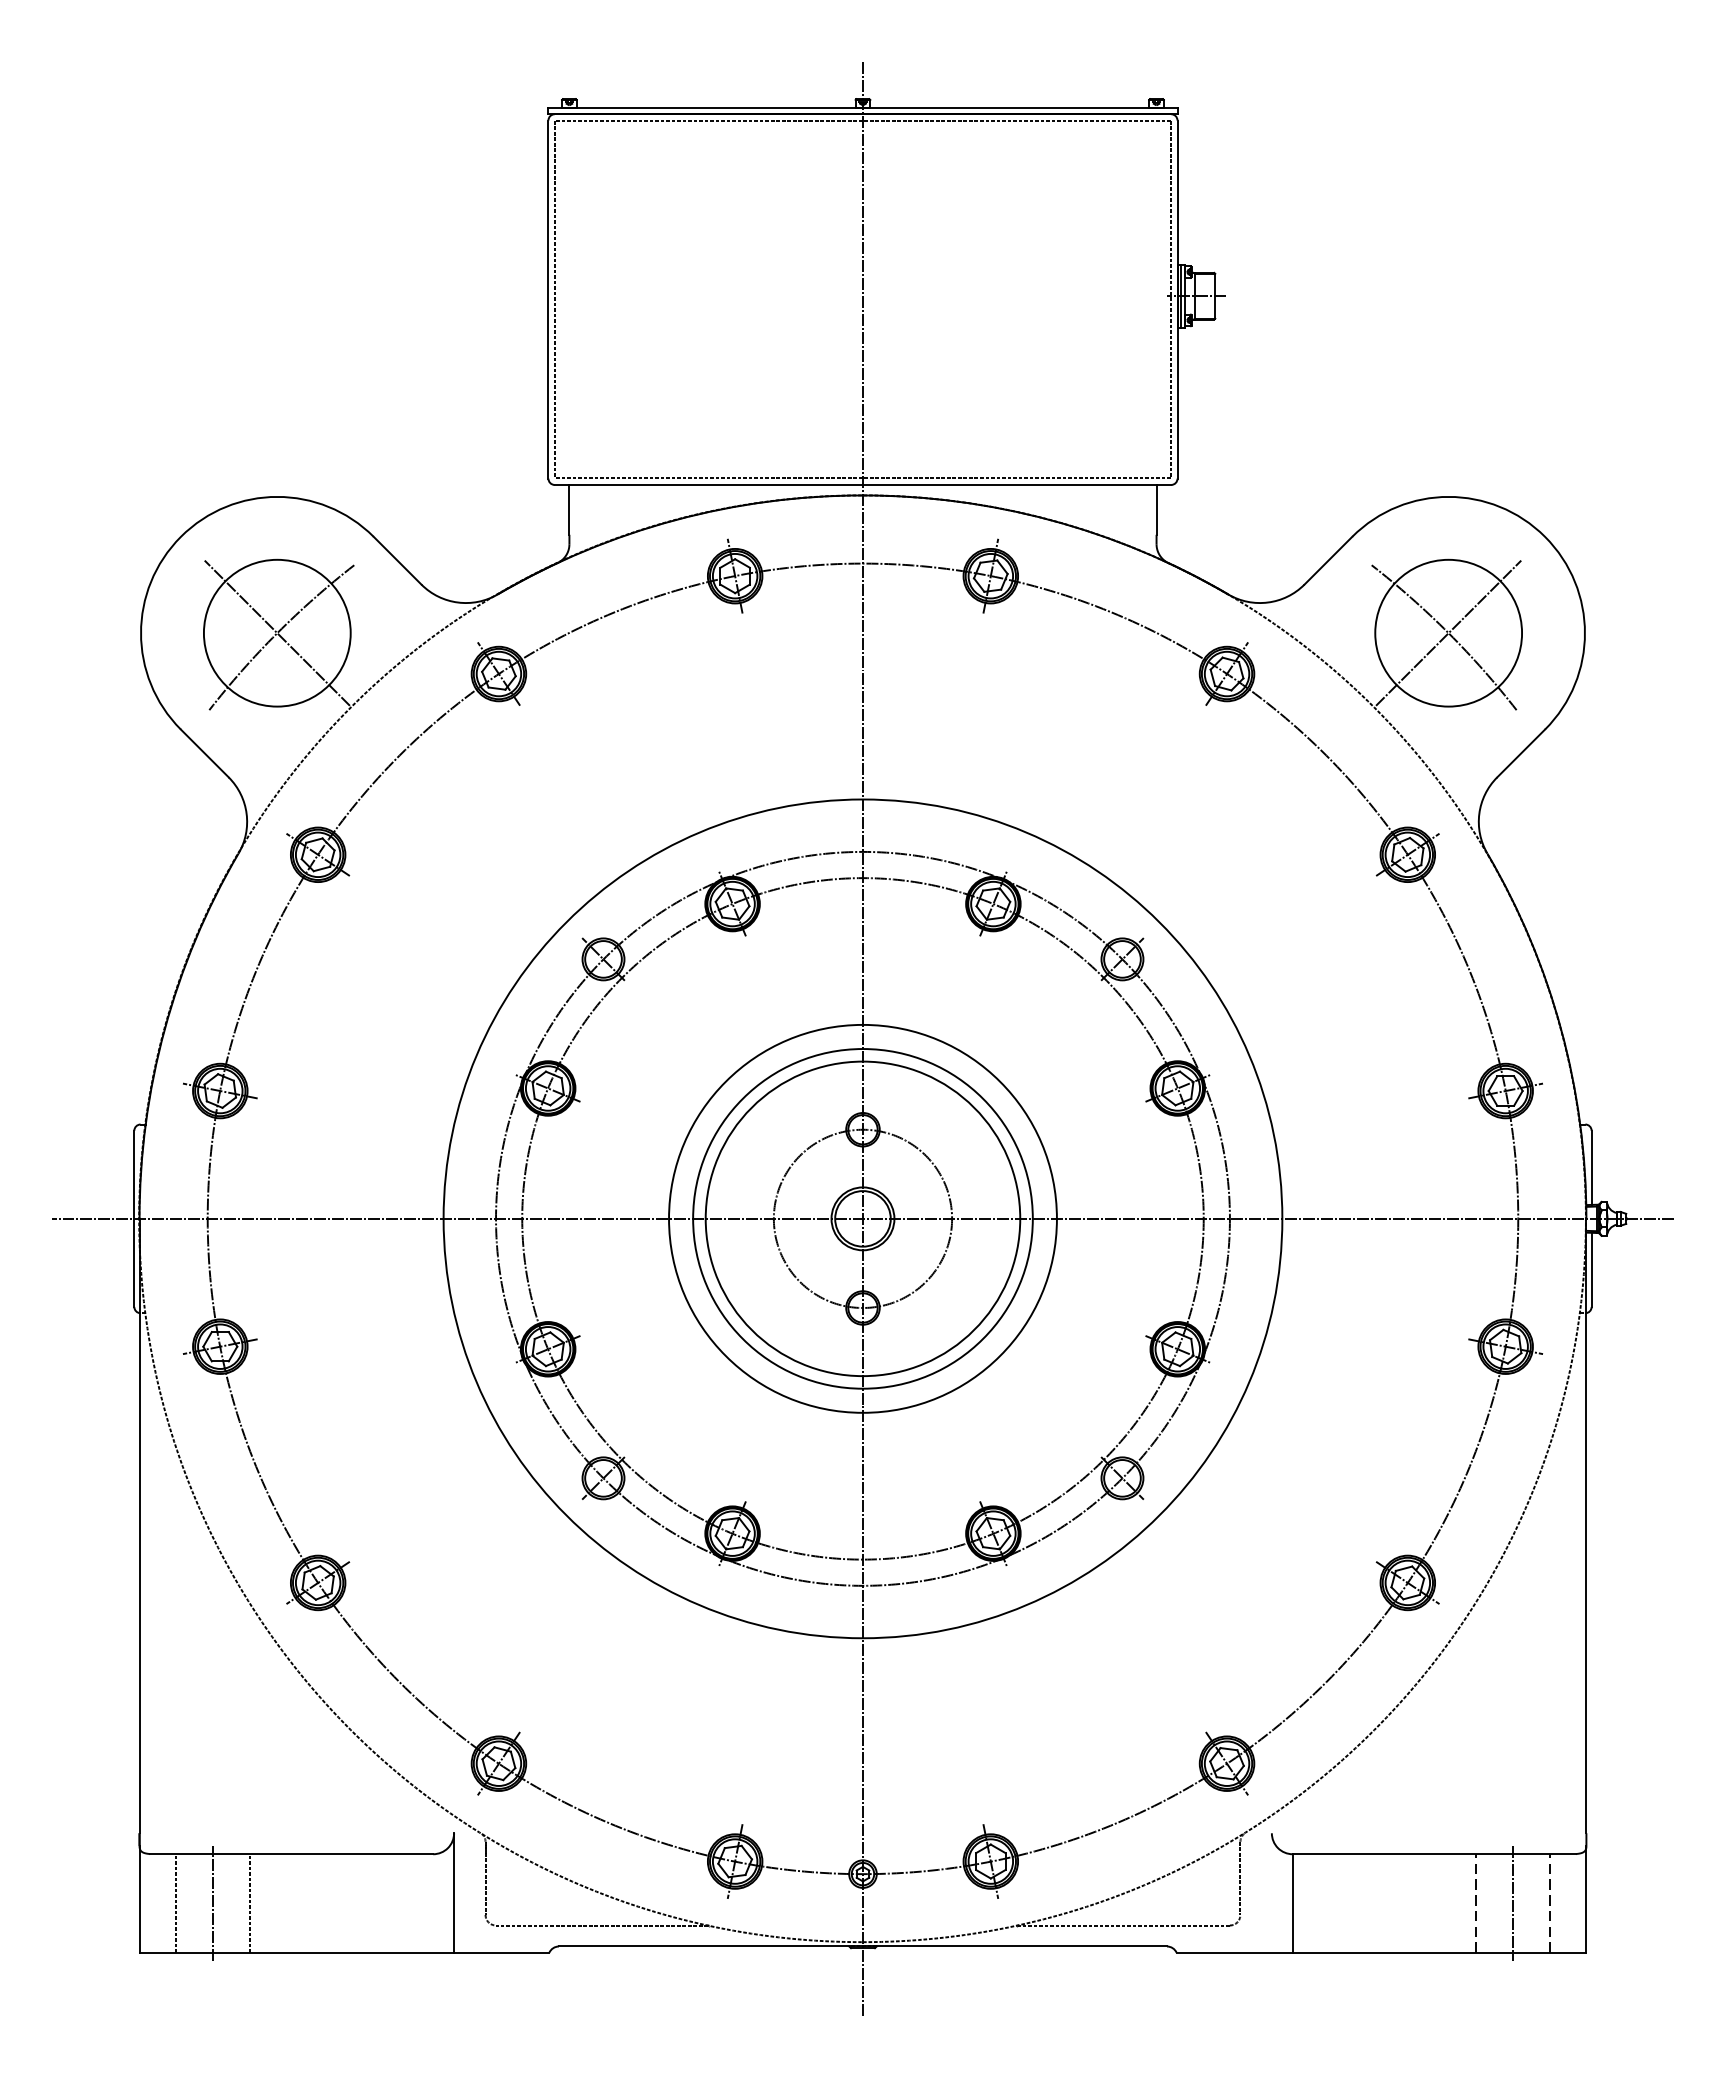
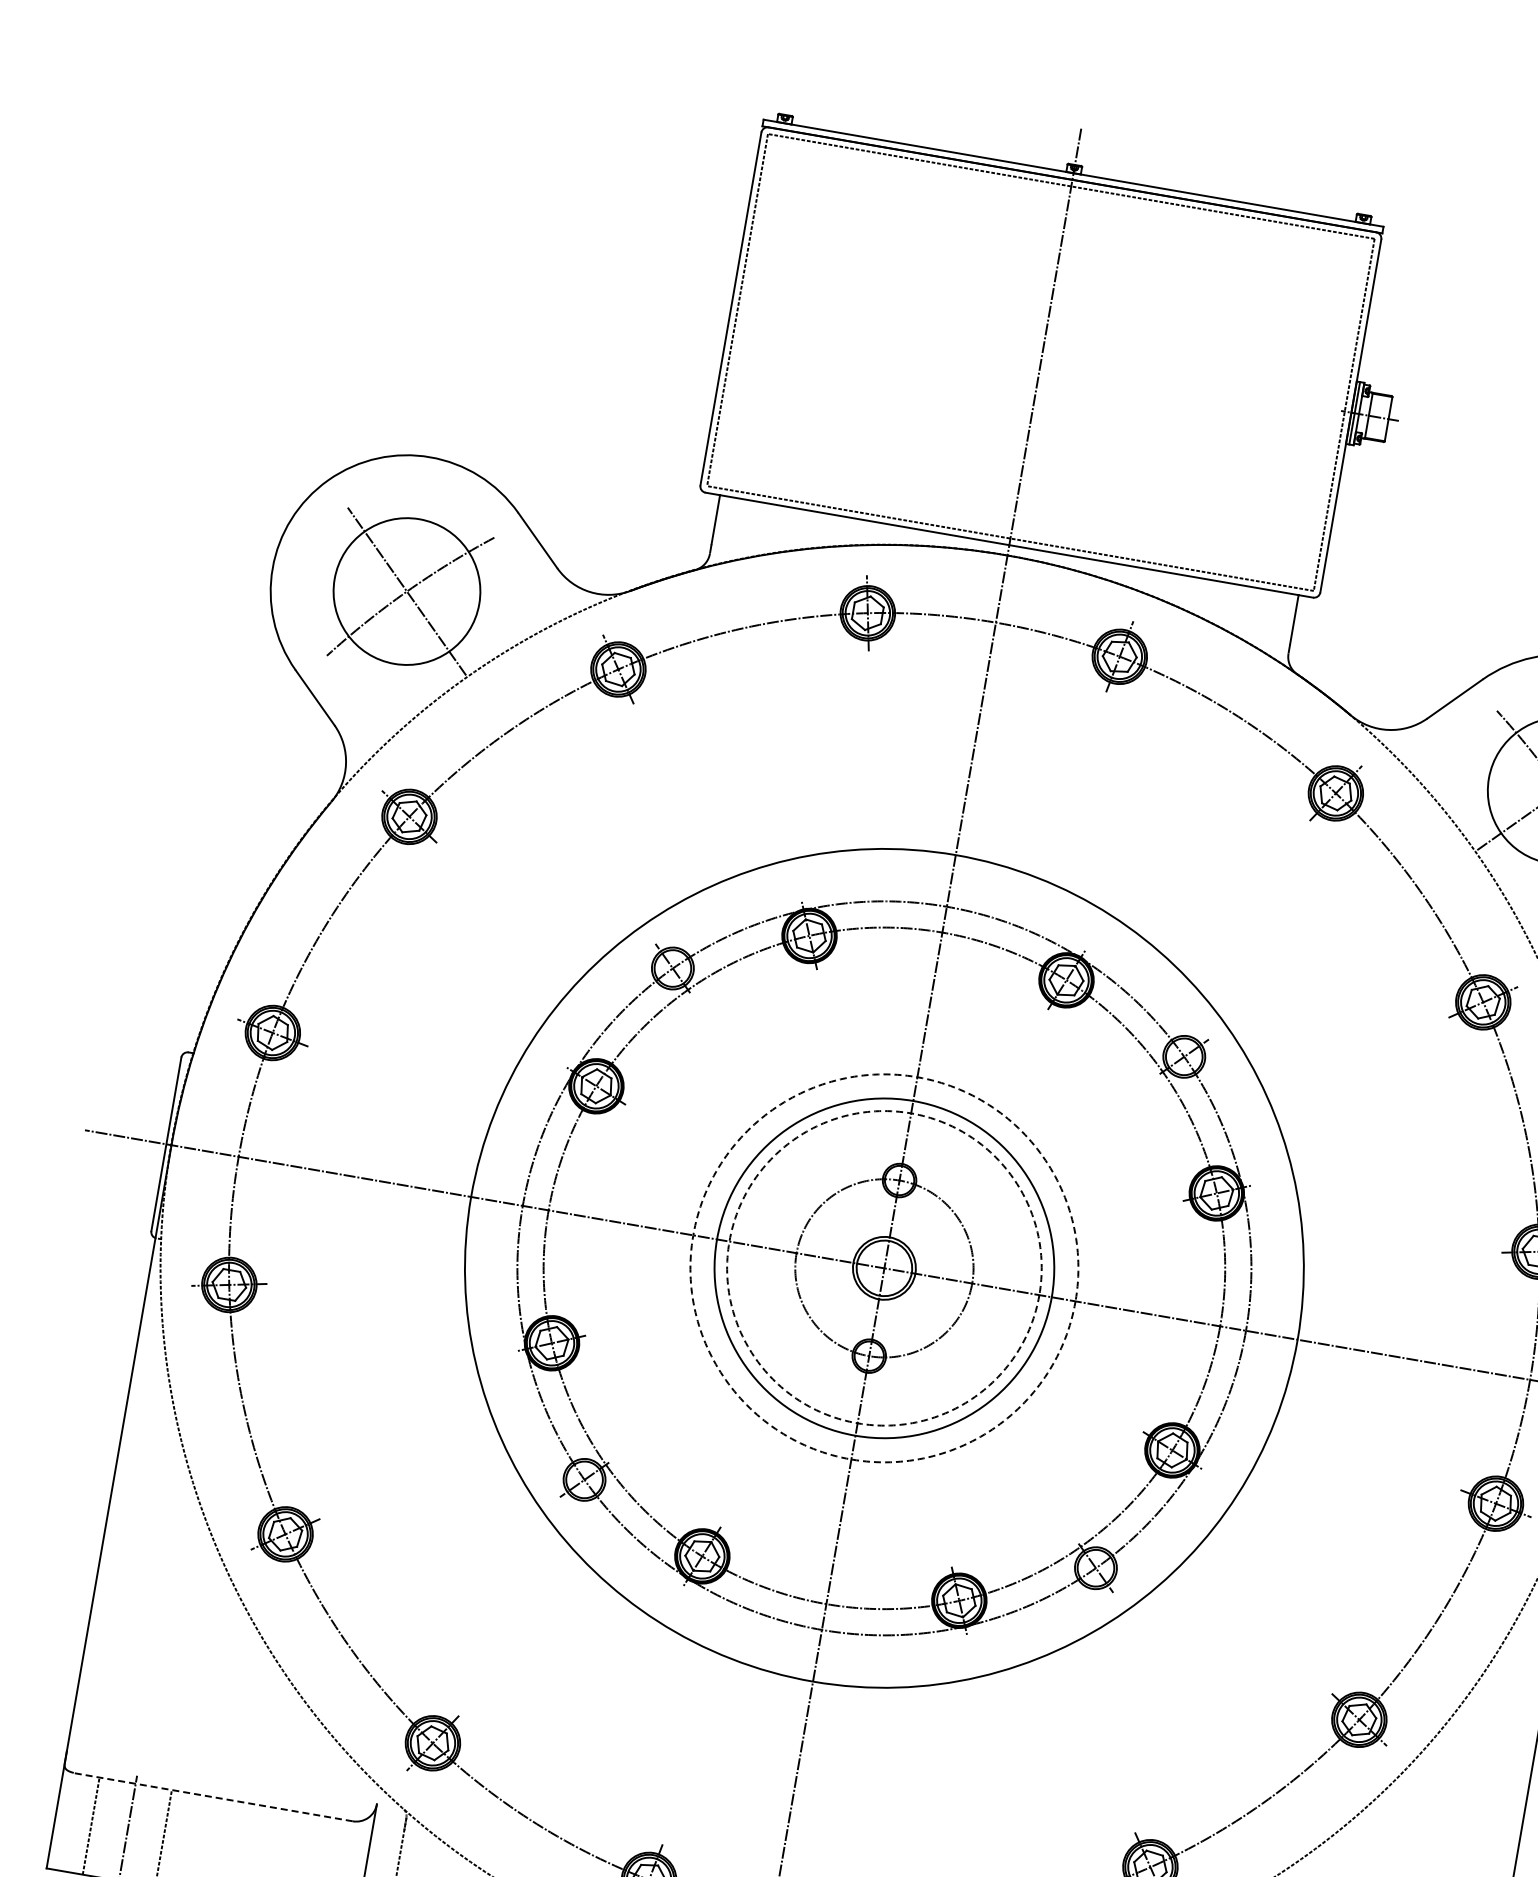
circle: (862, 1218) -> (884, 1267), solid -> dashed
circle: (862, 1218) -> (884, 1267), solid -> dashed
line: (291, 1854) -> (213, 1797), solid -> dashed

